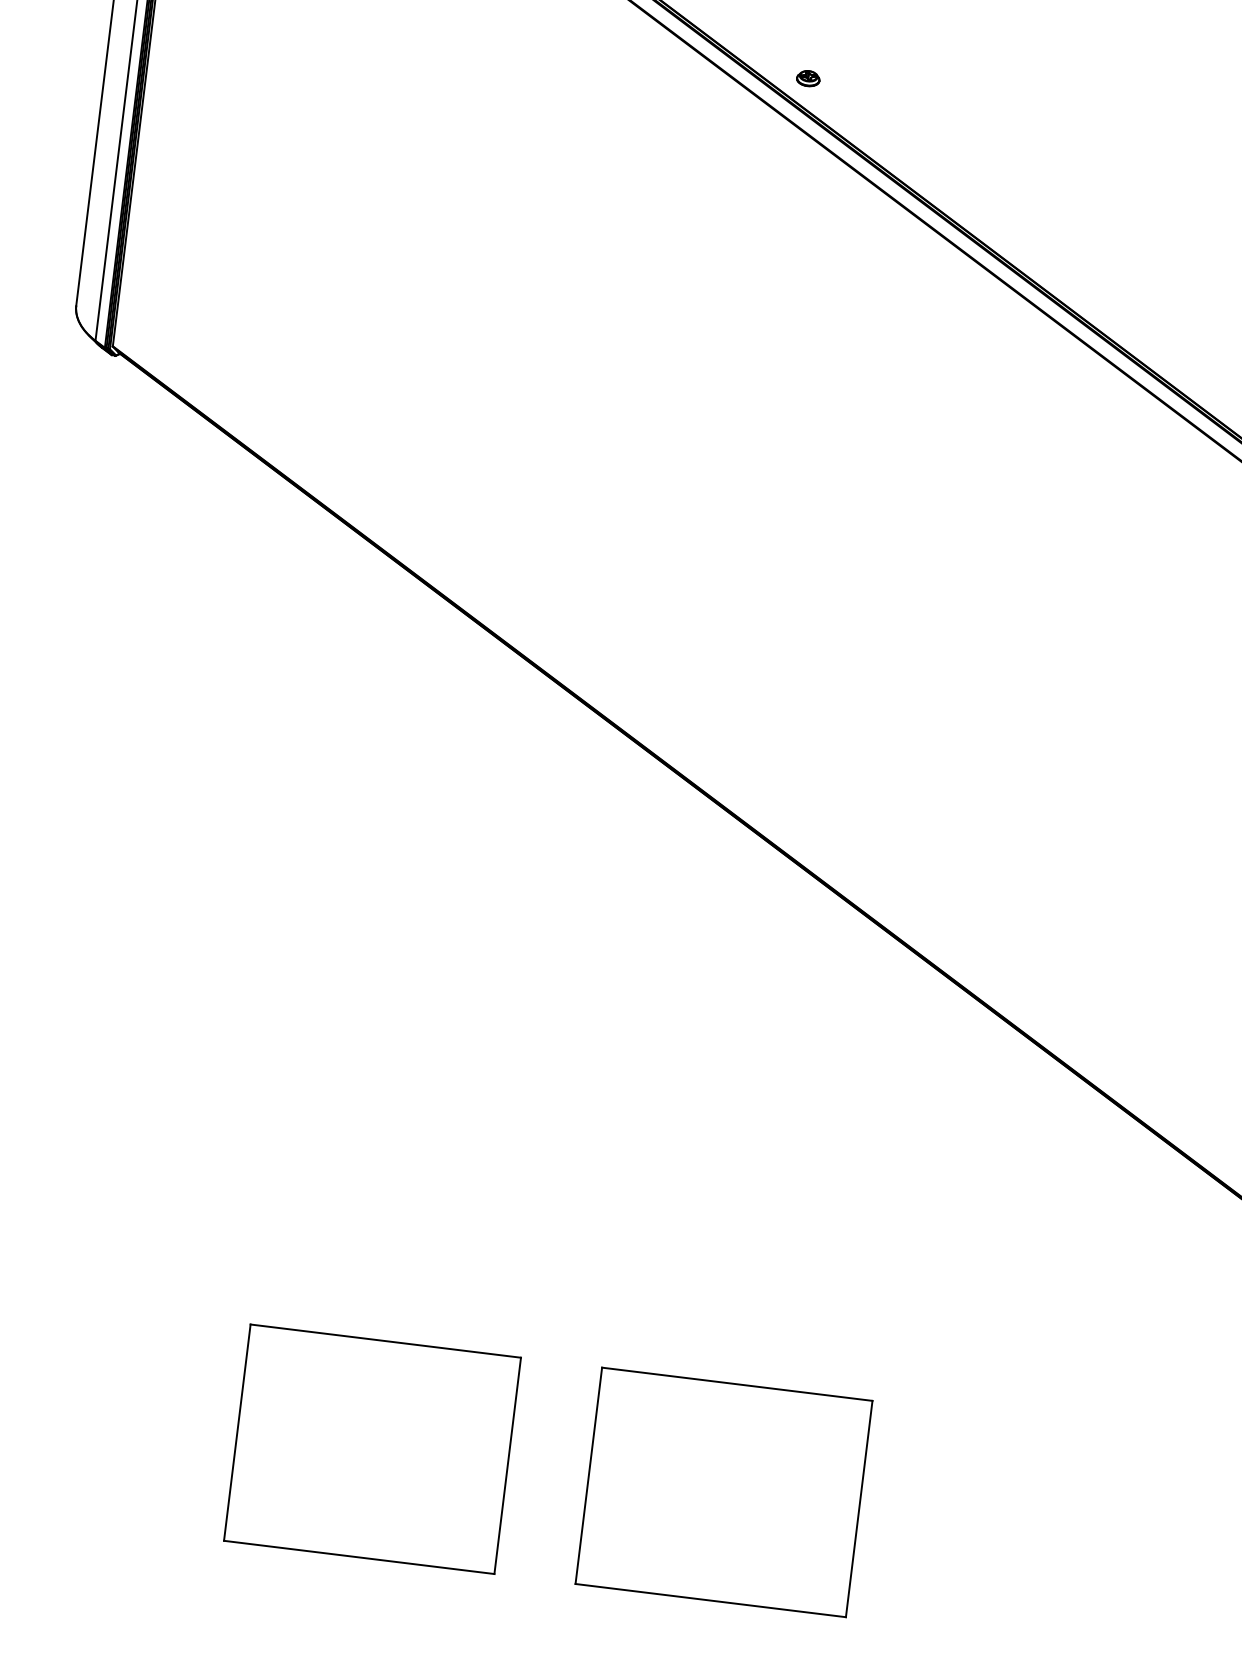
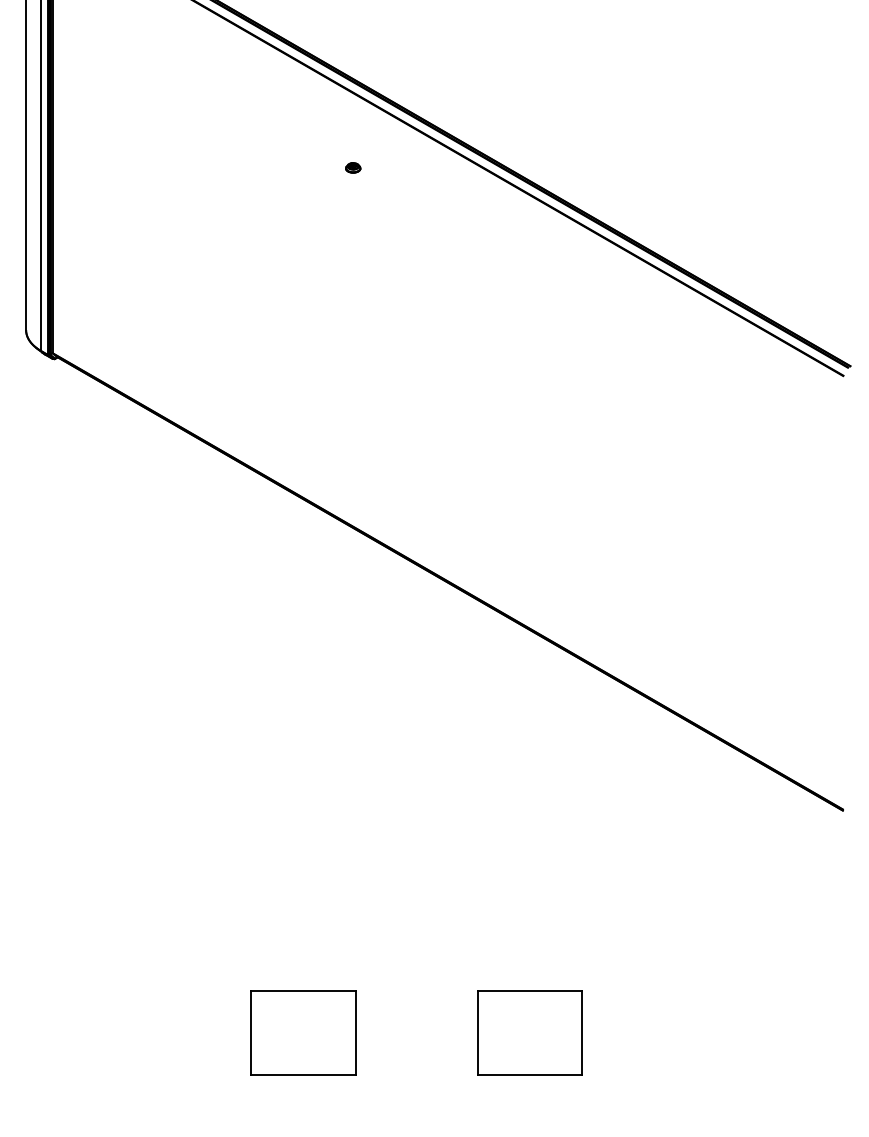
part: (808, 78) -> (353, 167), moved
part: (372, 1448) -> (303, 1032), size x0.6
part: (723, 1491) -> (529, 1032), size x0.6

